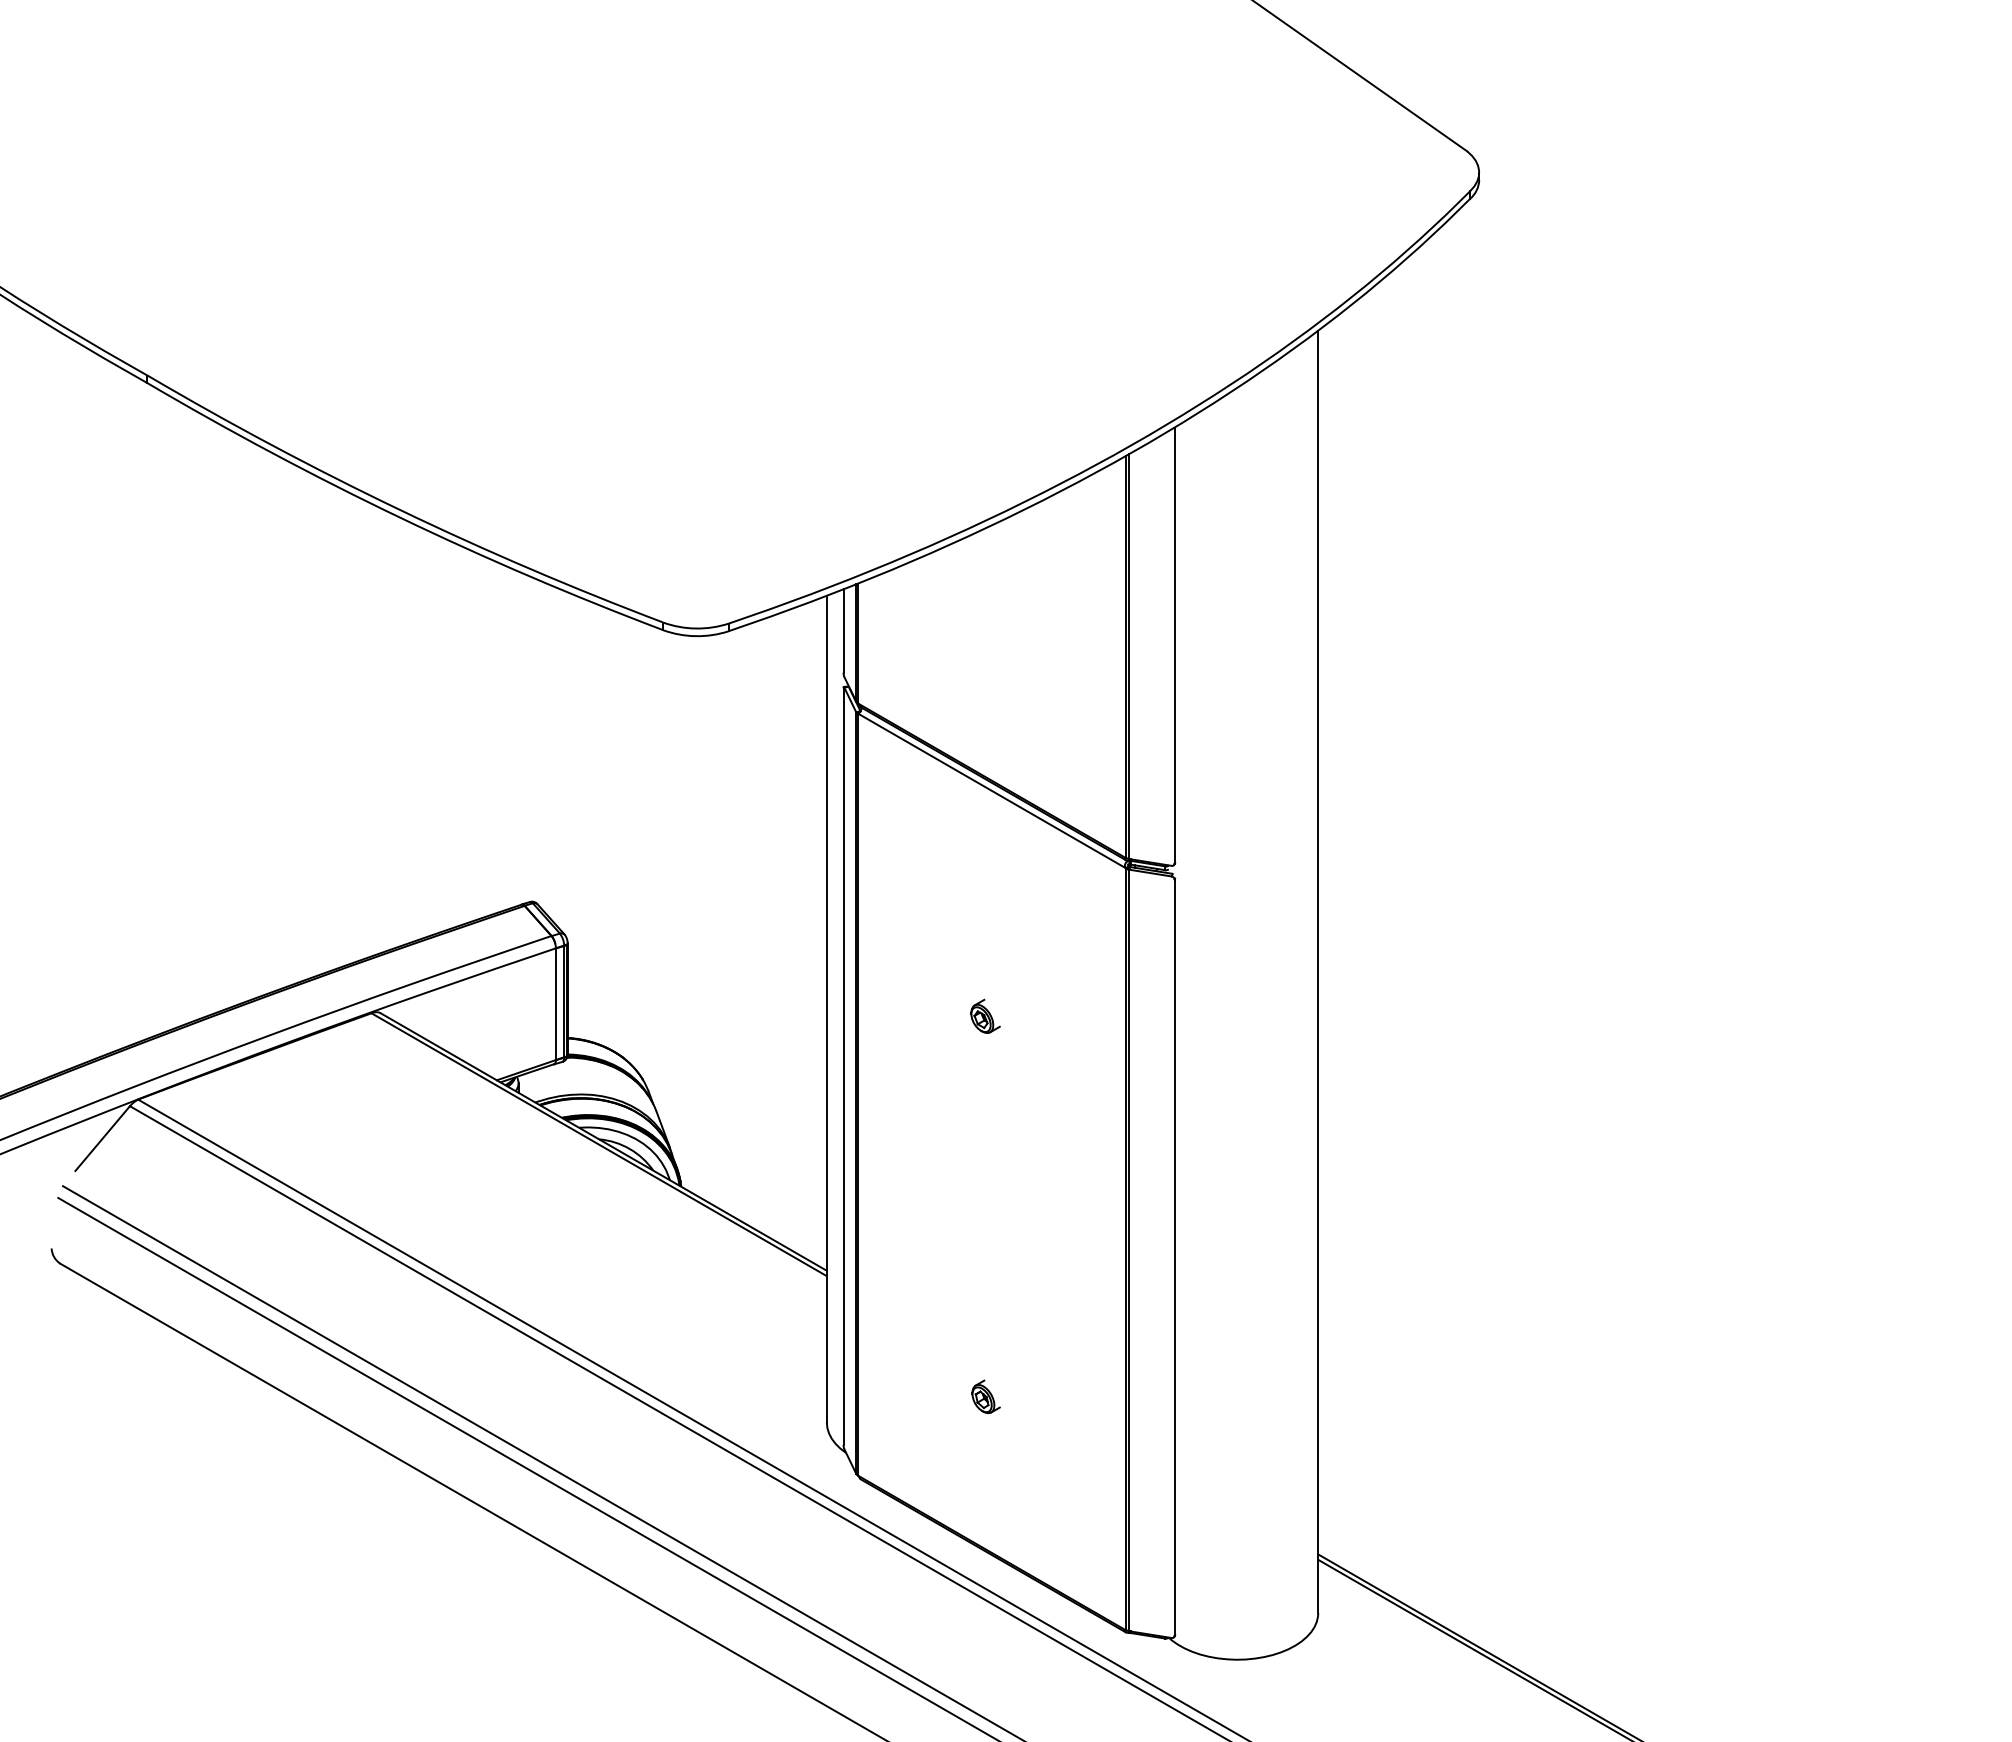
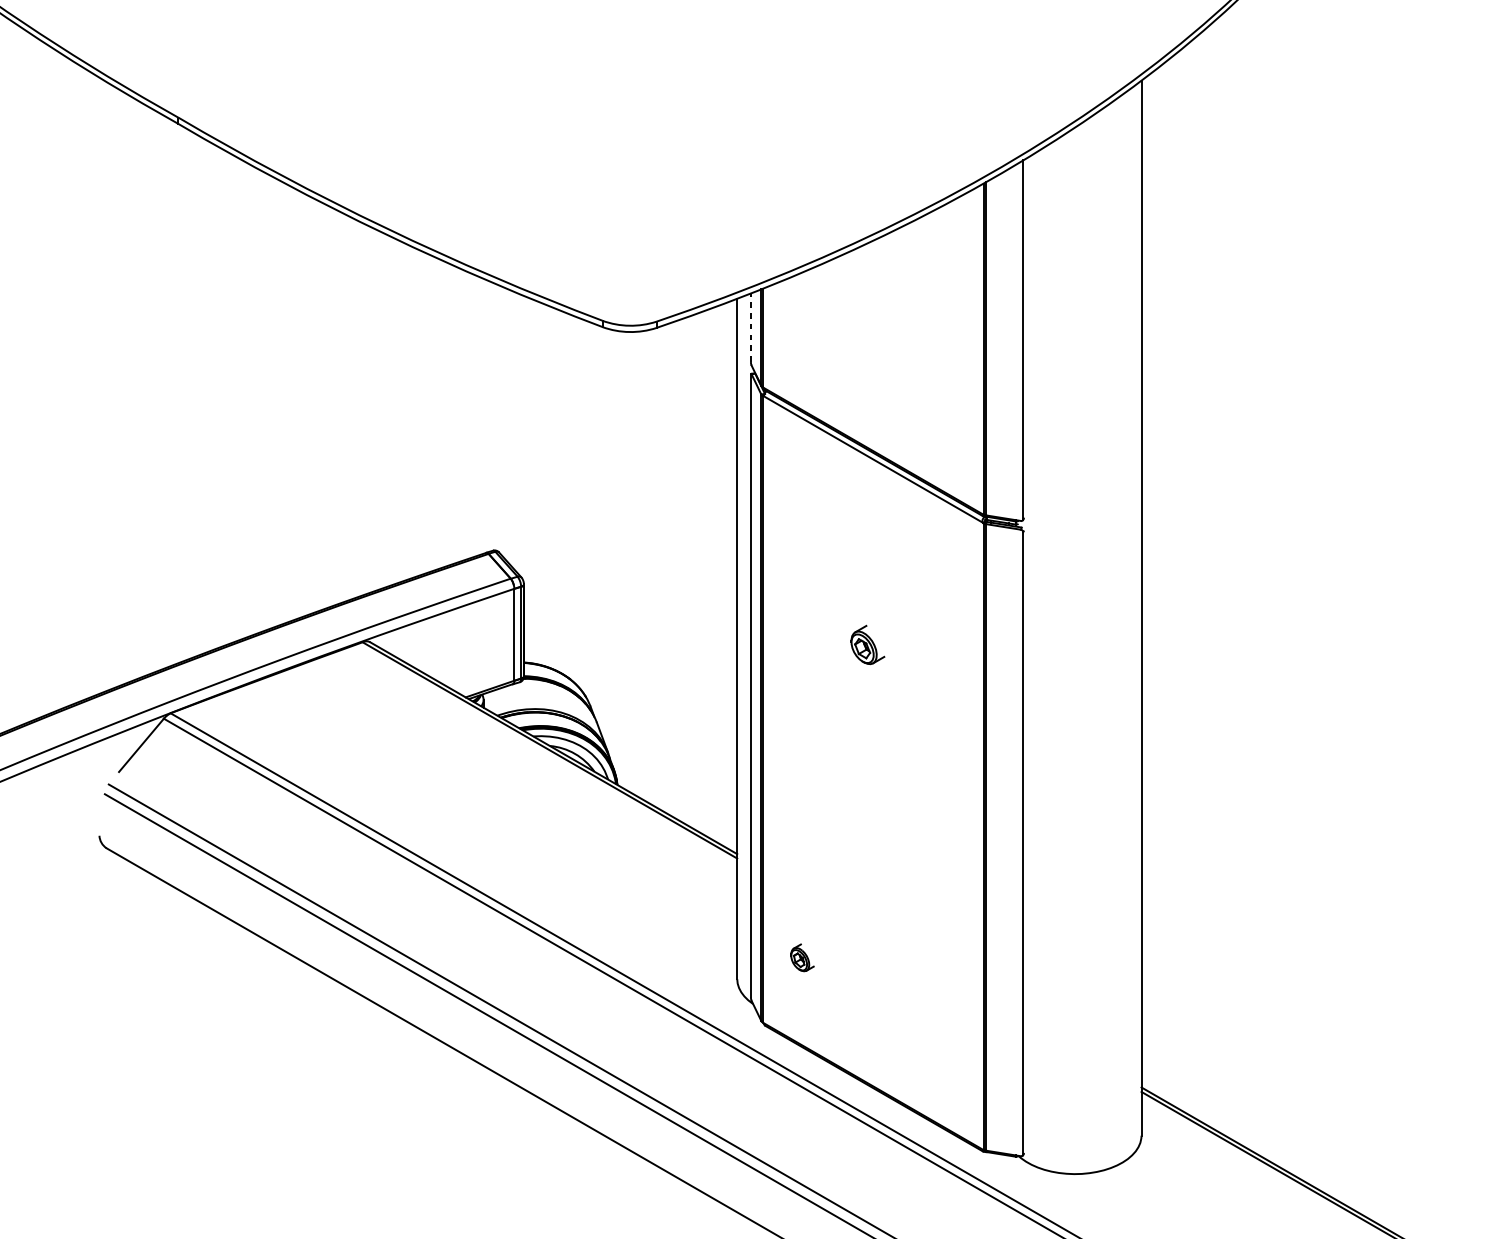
line: (843, 631) -> (750, 328), solid -> dashed
part: (985, 1015) -> (867, 644), size x1.4
part: (985, 1396) -> (801, 957), moved

